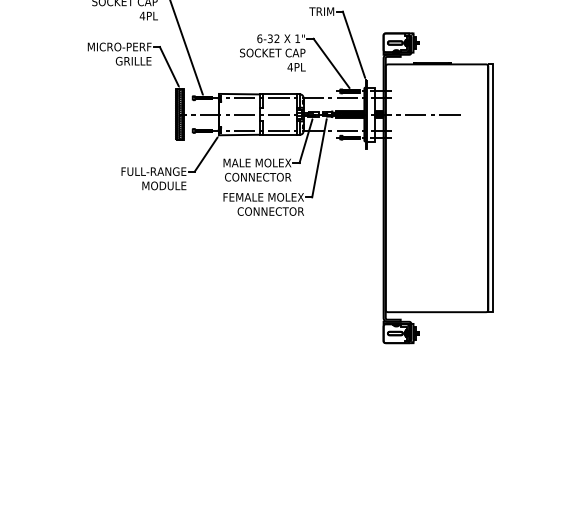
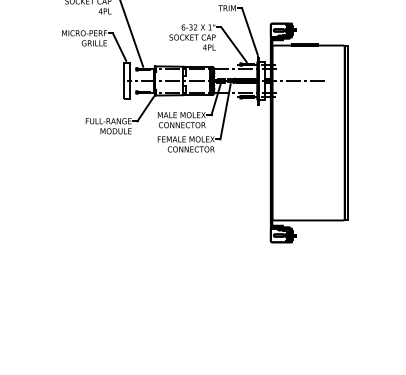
hatch: (179, 114) -> (126, 80), removed

